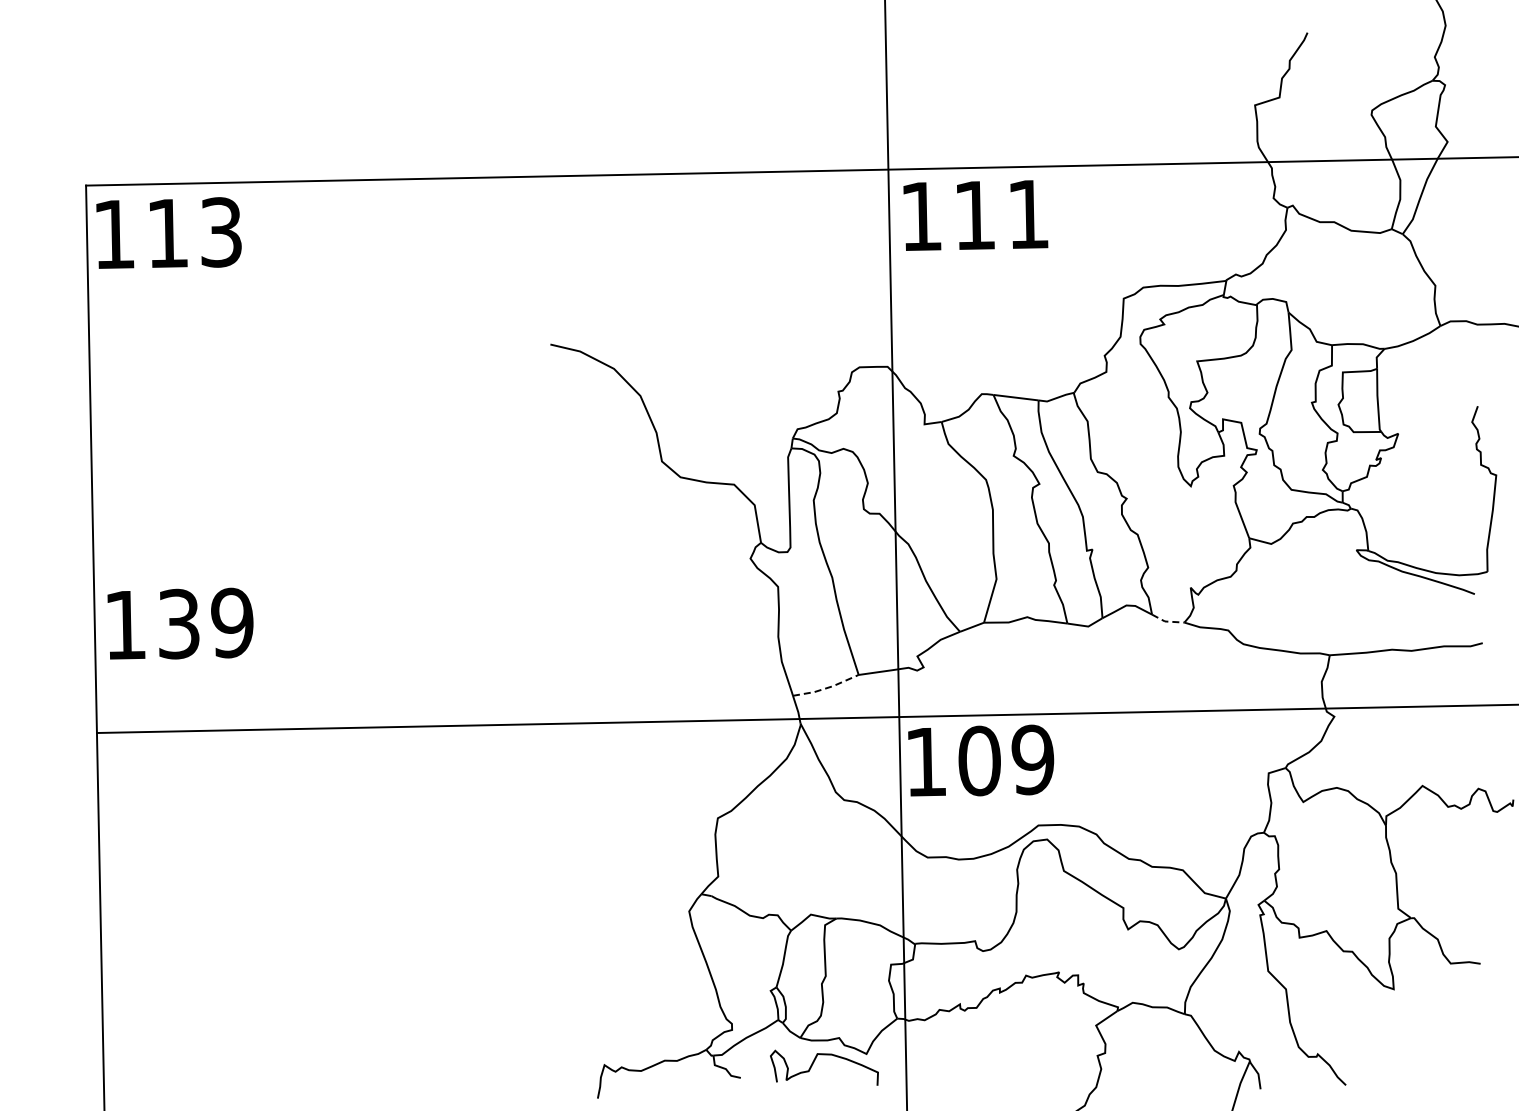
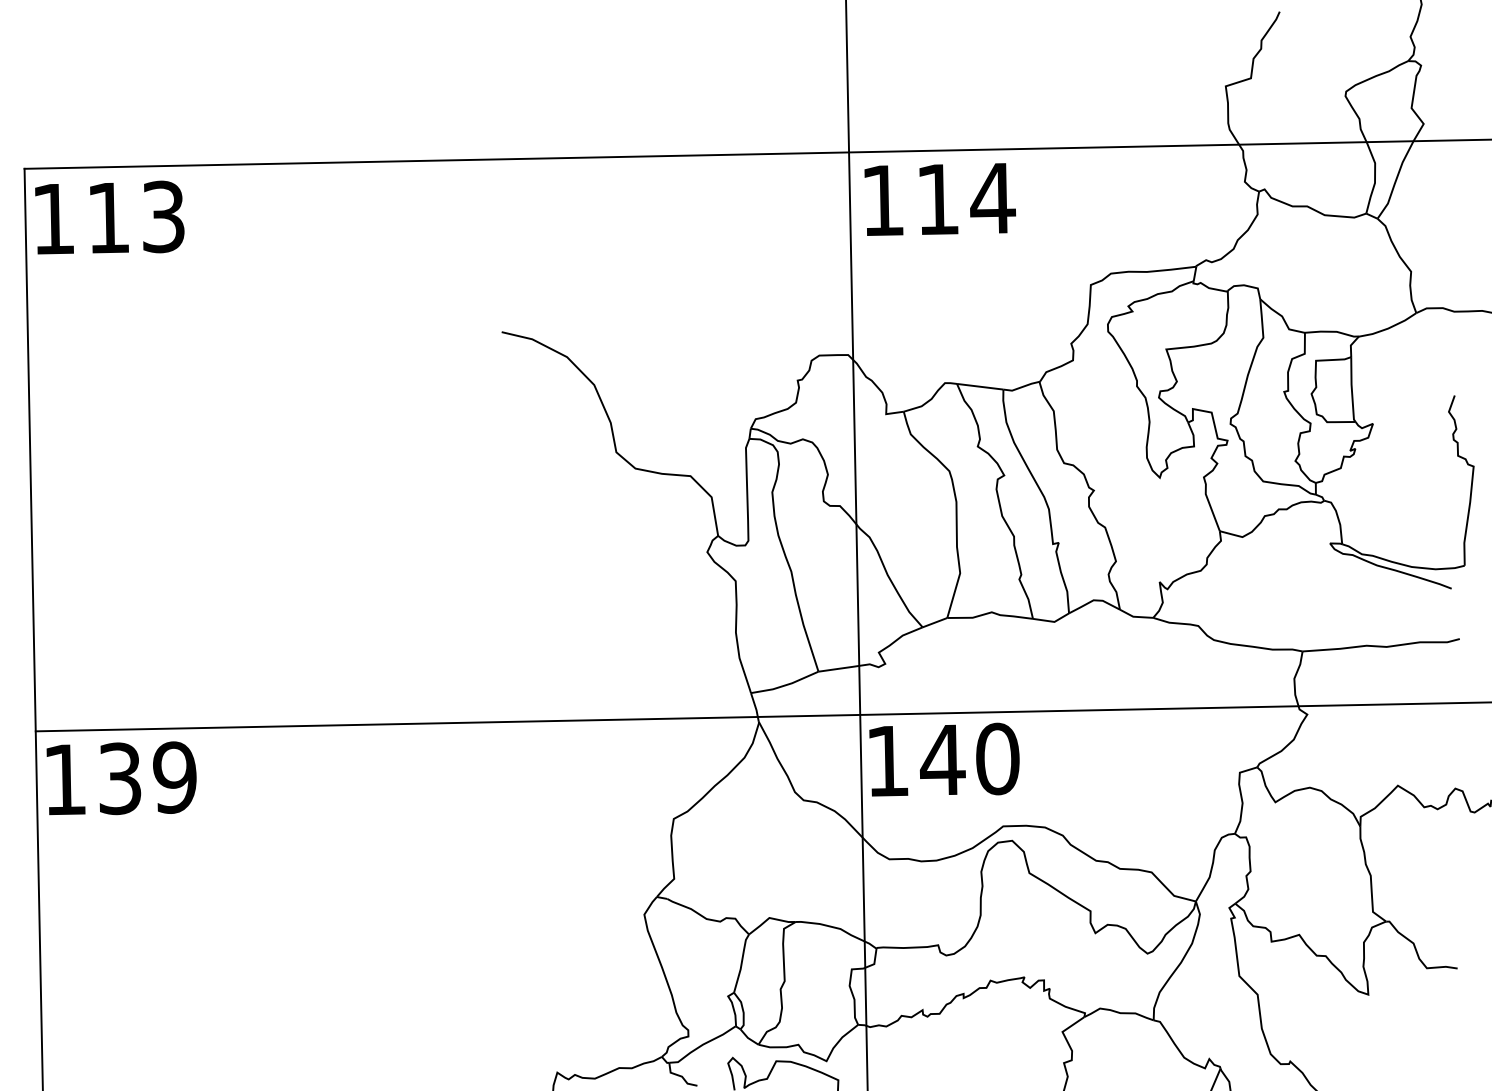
text: (1028, 214) -> (993, 198), 111 -> 114
line: (1166, 621) -> (1134, 616), dashed -> solid
text: (180, 623) -> (121, 778), moved
line: (826, 688) -> (785, 685), dashed -> solid
text: (1005, 760) -> (969, 759), 109 -> 140

